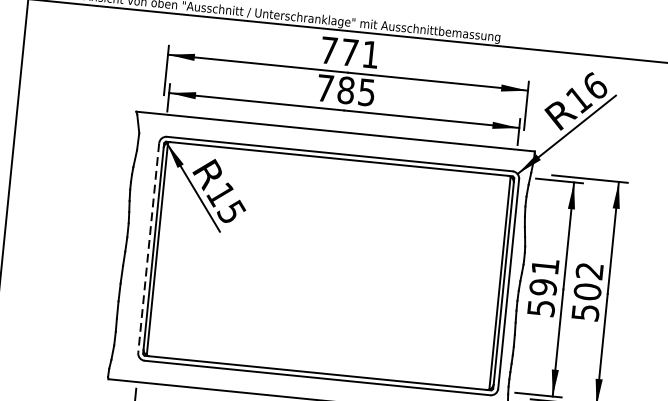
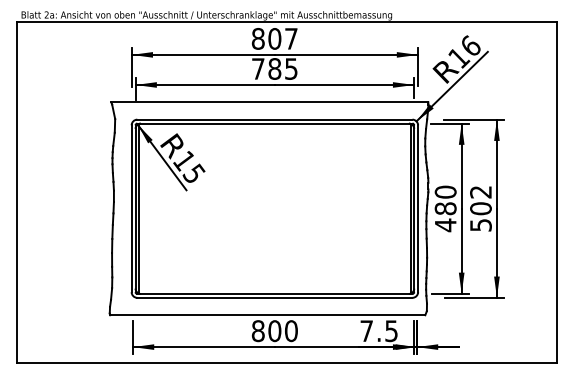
text: (349, 52) -> (274, 38), 771 -> 807
line: (148, 248) -> (131, 209), dashed -> solid
text: (543, 287) -> (445, 208), 591 -> 480

